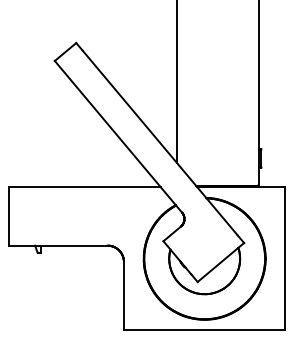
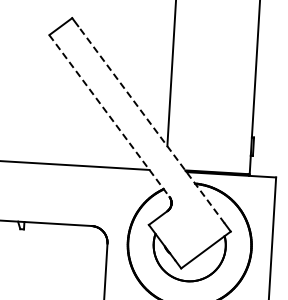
line: (118, 137) -> (109, 116), solid -> dashed
line: (160, 143) -> (151, 125), solid -> dashed

